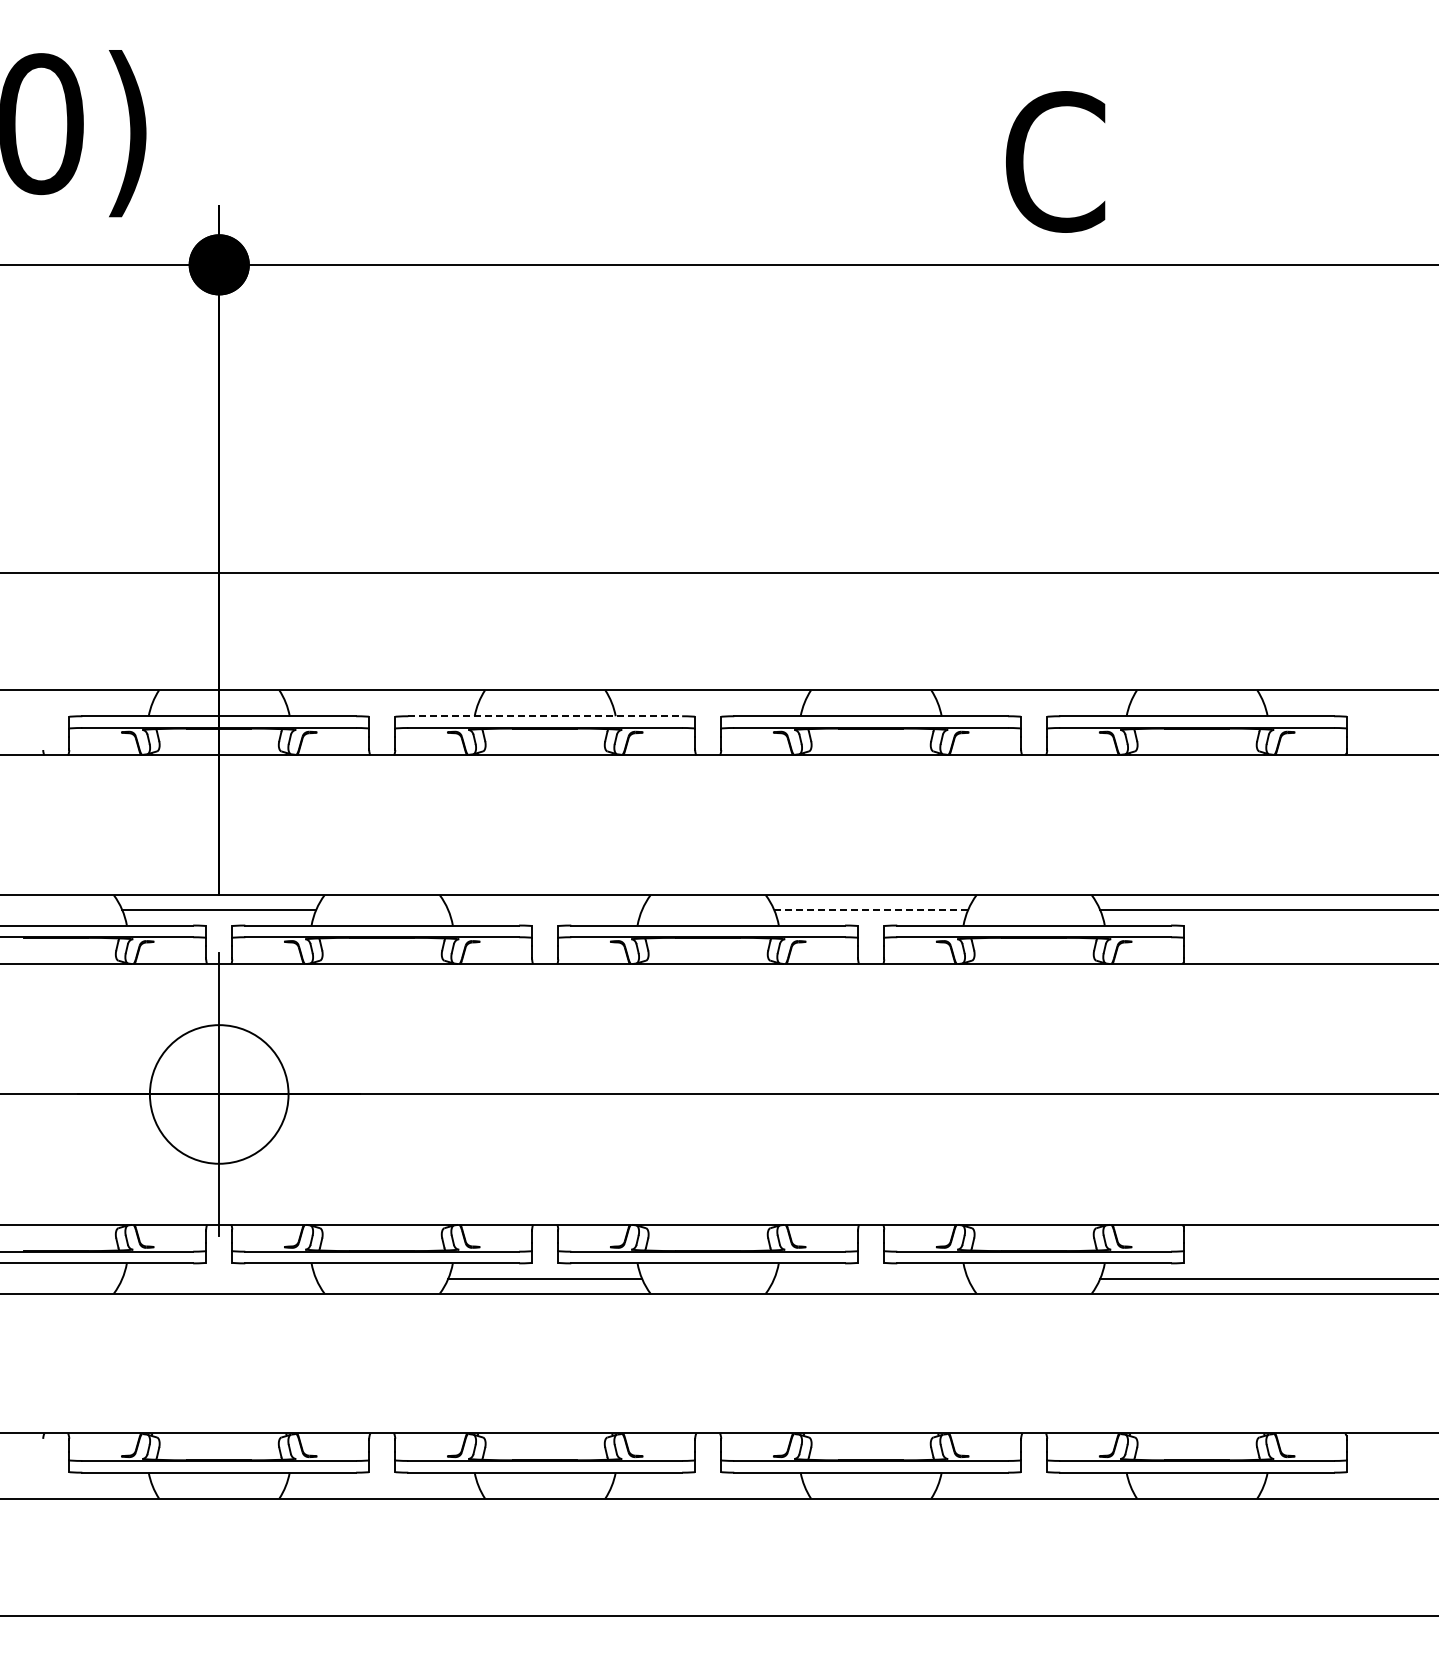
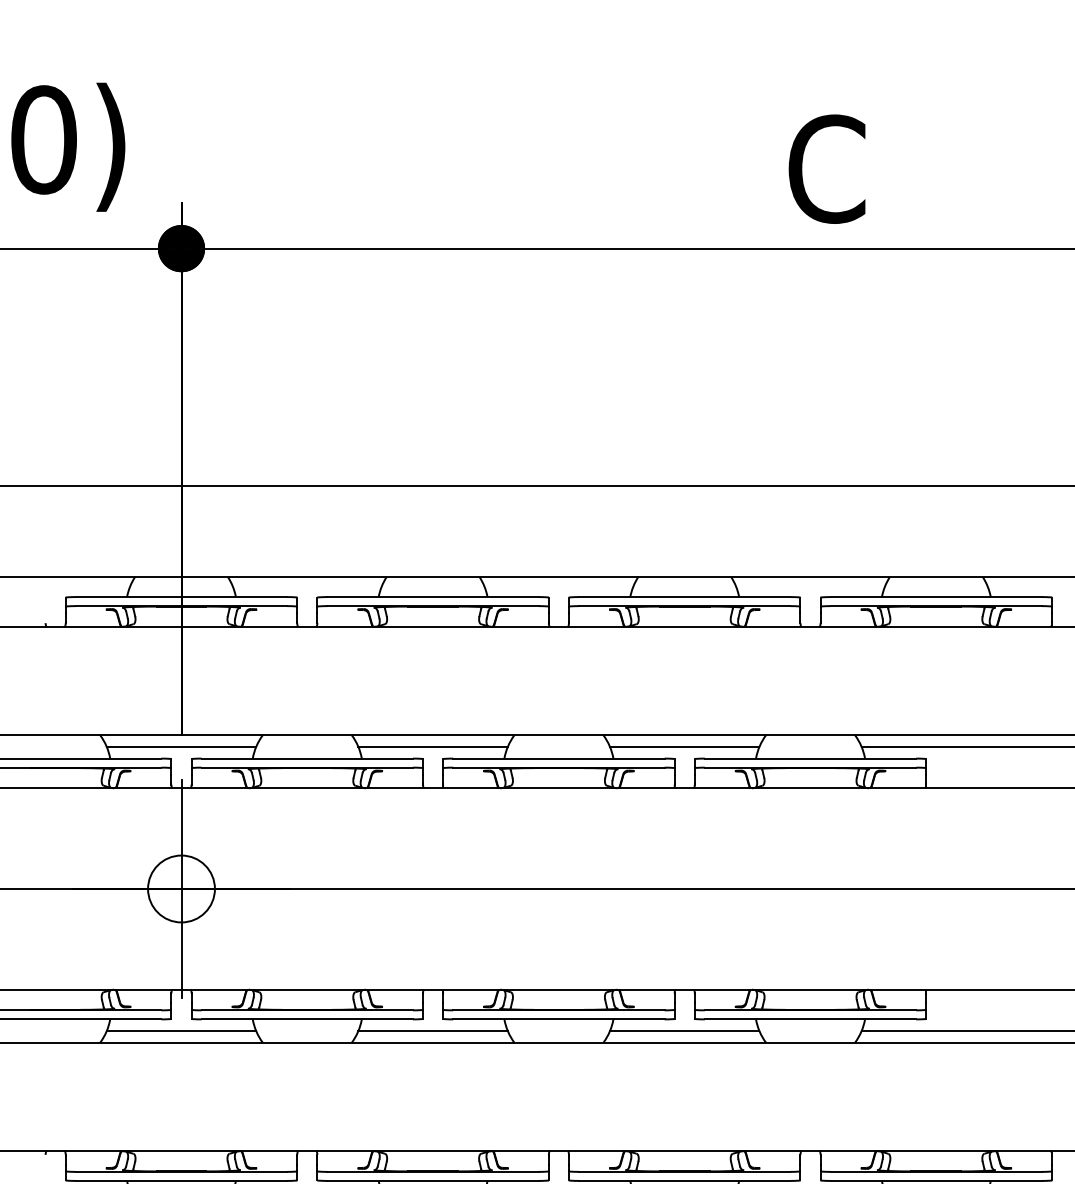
line: (545, 716) -> (433, 597), dashed -> solid
line: (545, 910) -> (433, 746), added
line: (871, 910) -> (684, 746), dashed -> solid
circle: (218, 1094) -> (180, 889), size x0.62
line: (219, 1278) -> (181, 1031), added
line: (871, 1278) -> (684, 1031), added

